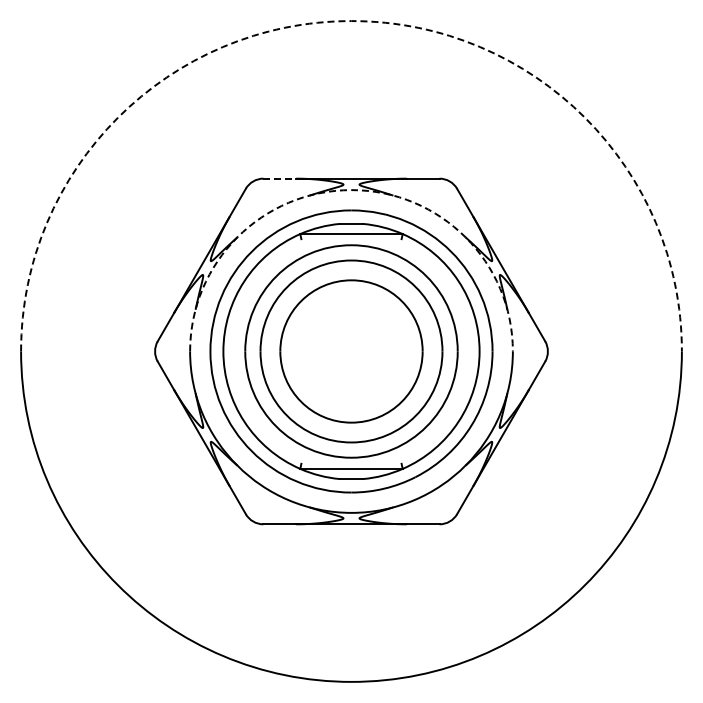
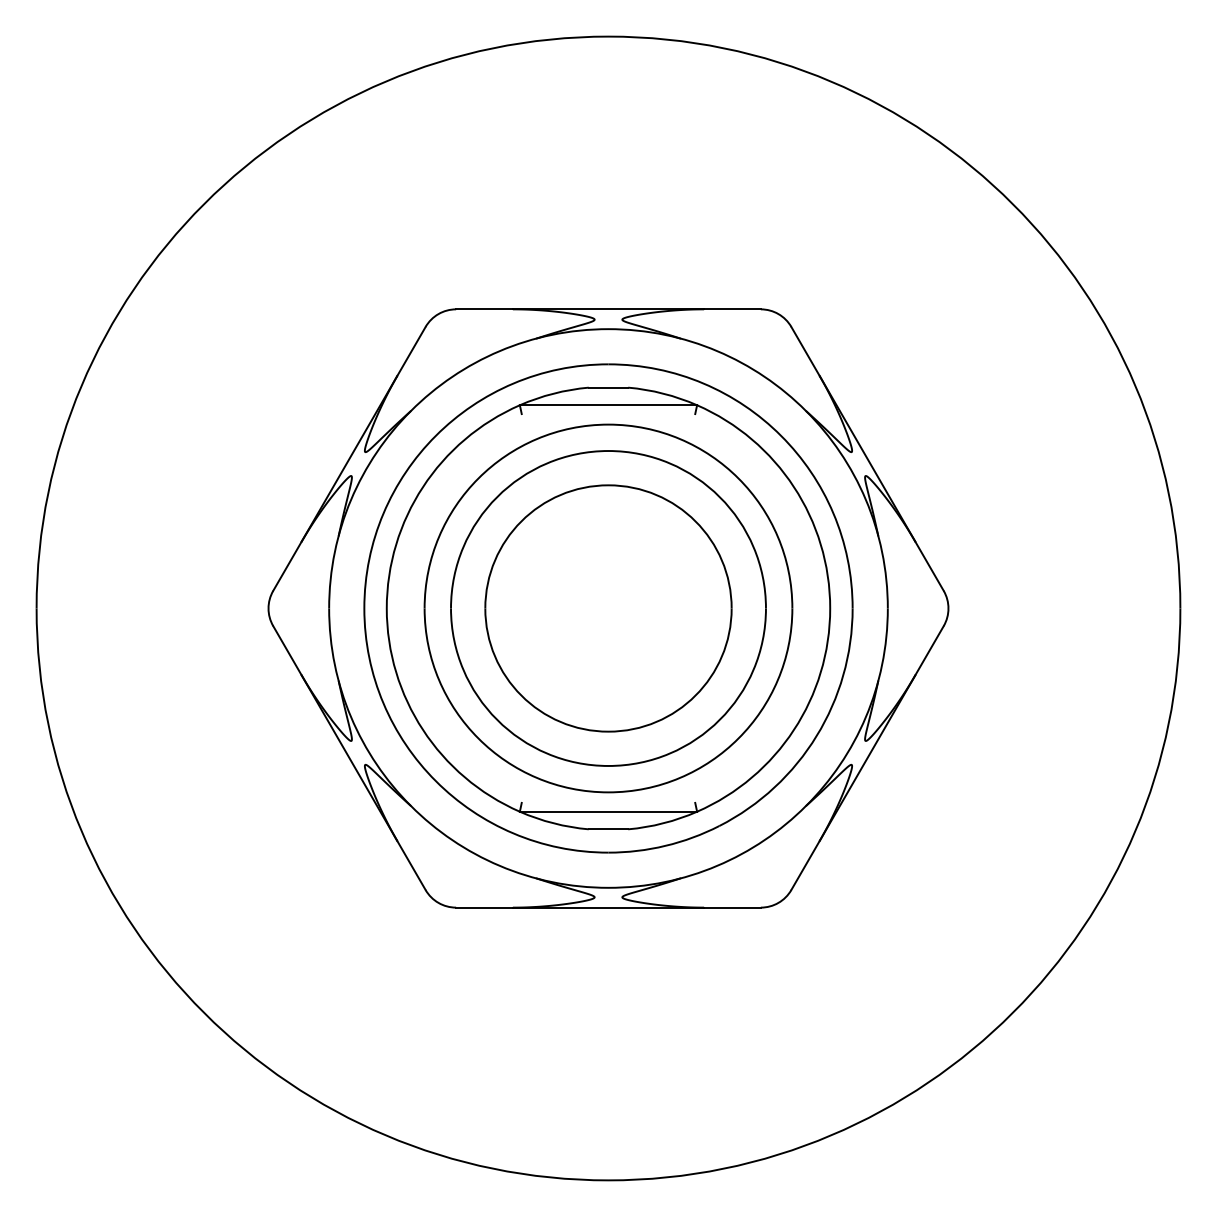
arc: (351, 21) -> (608, 37), dashed -> solid
line: (280, 178) -> (485, 309), dashed -> solid
arc: (351, 190) -> (608, 329), dashed -> solid

